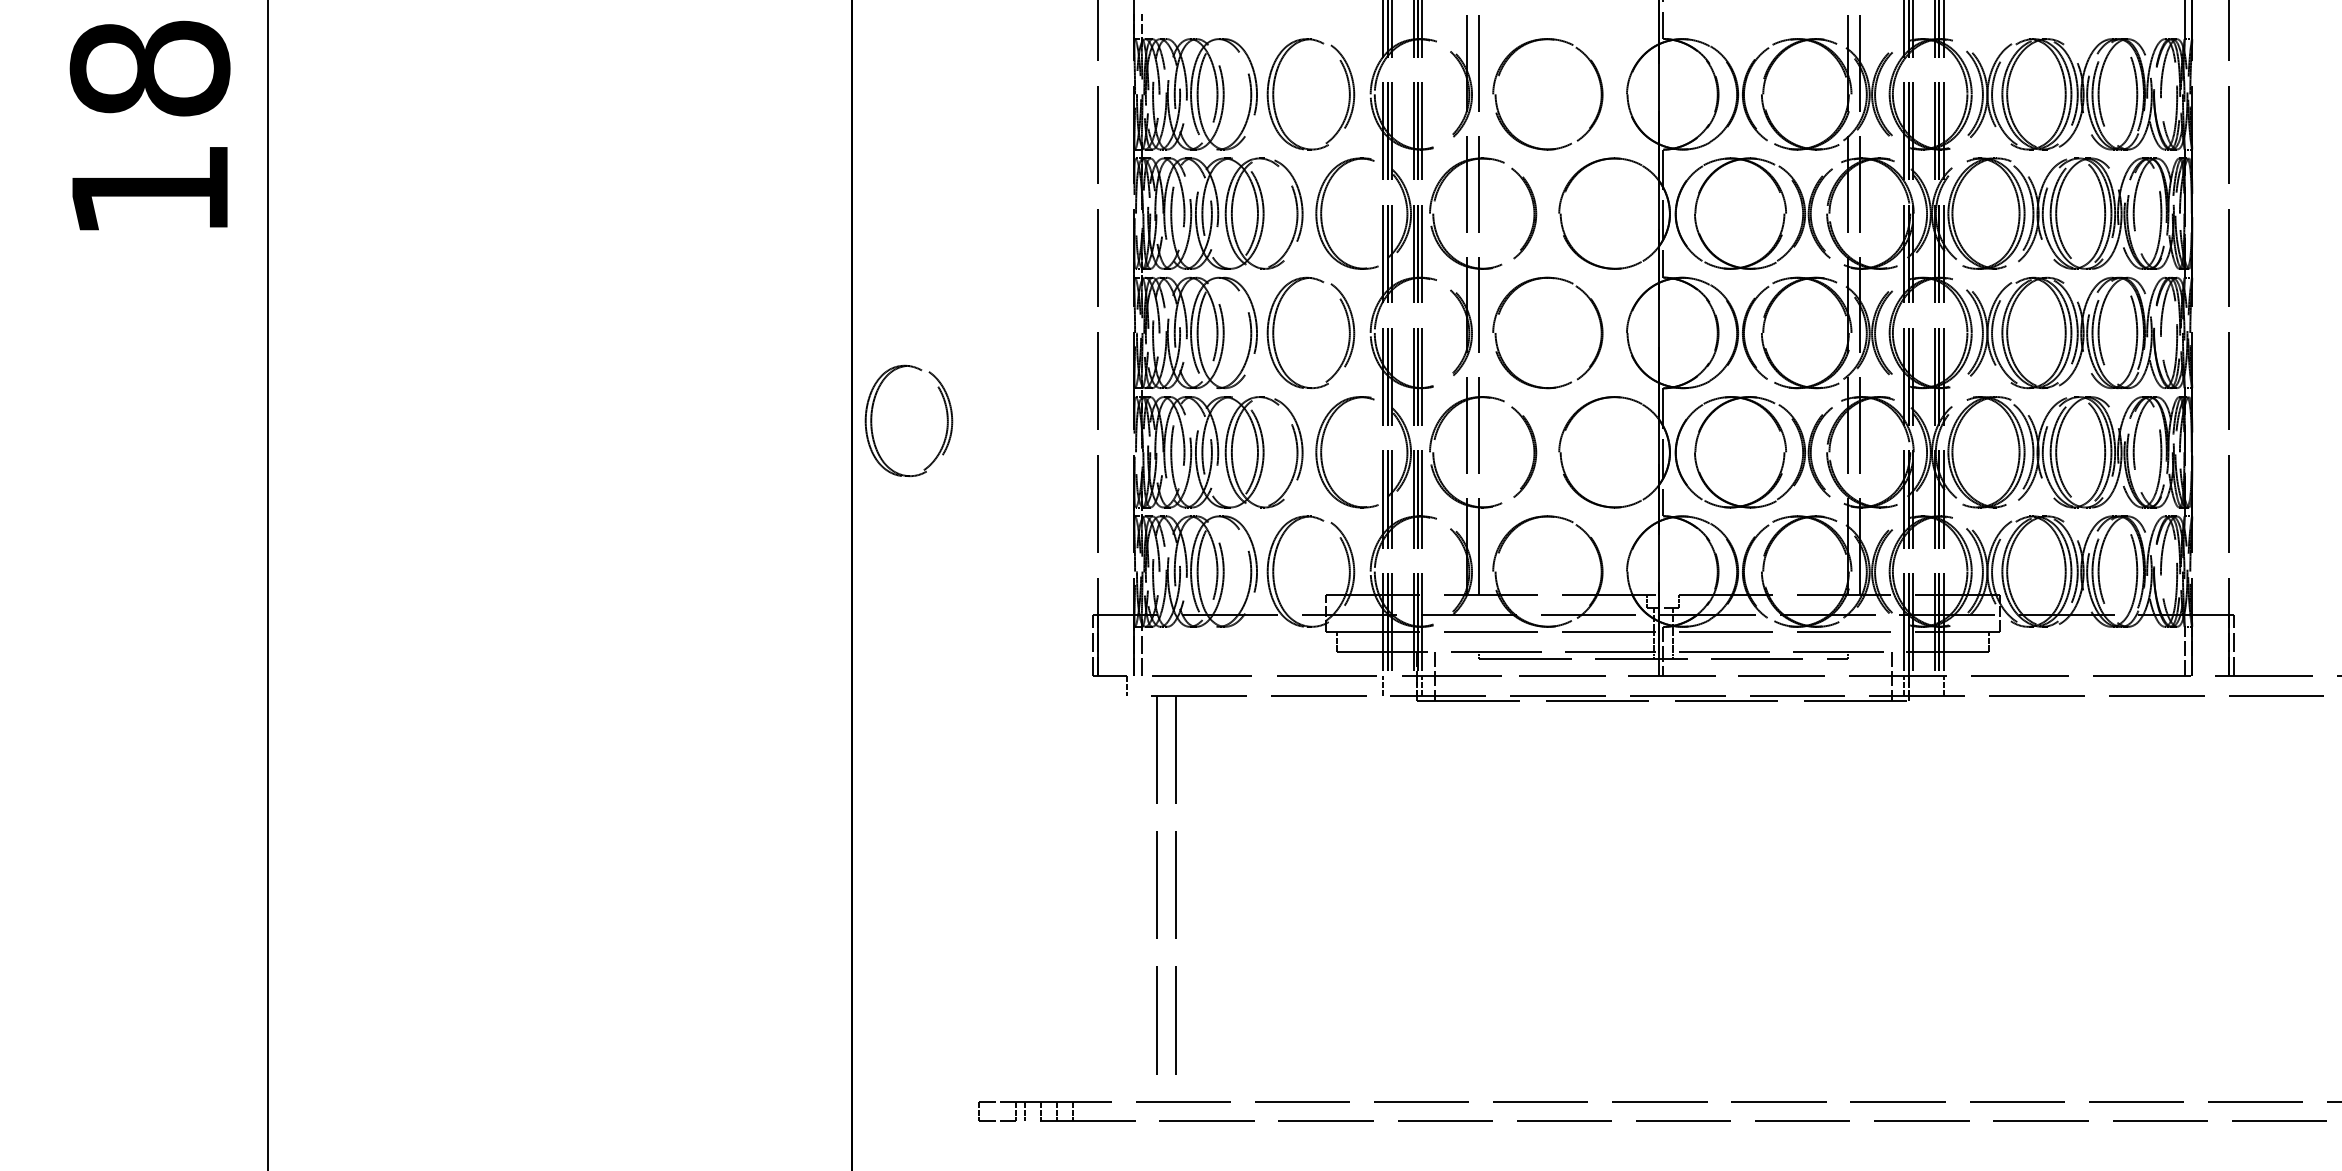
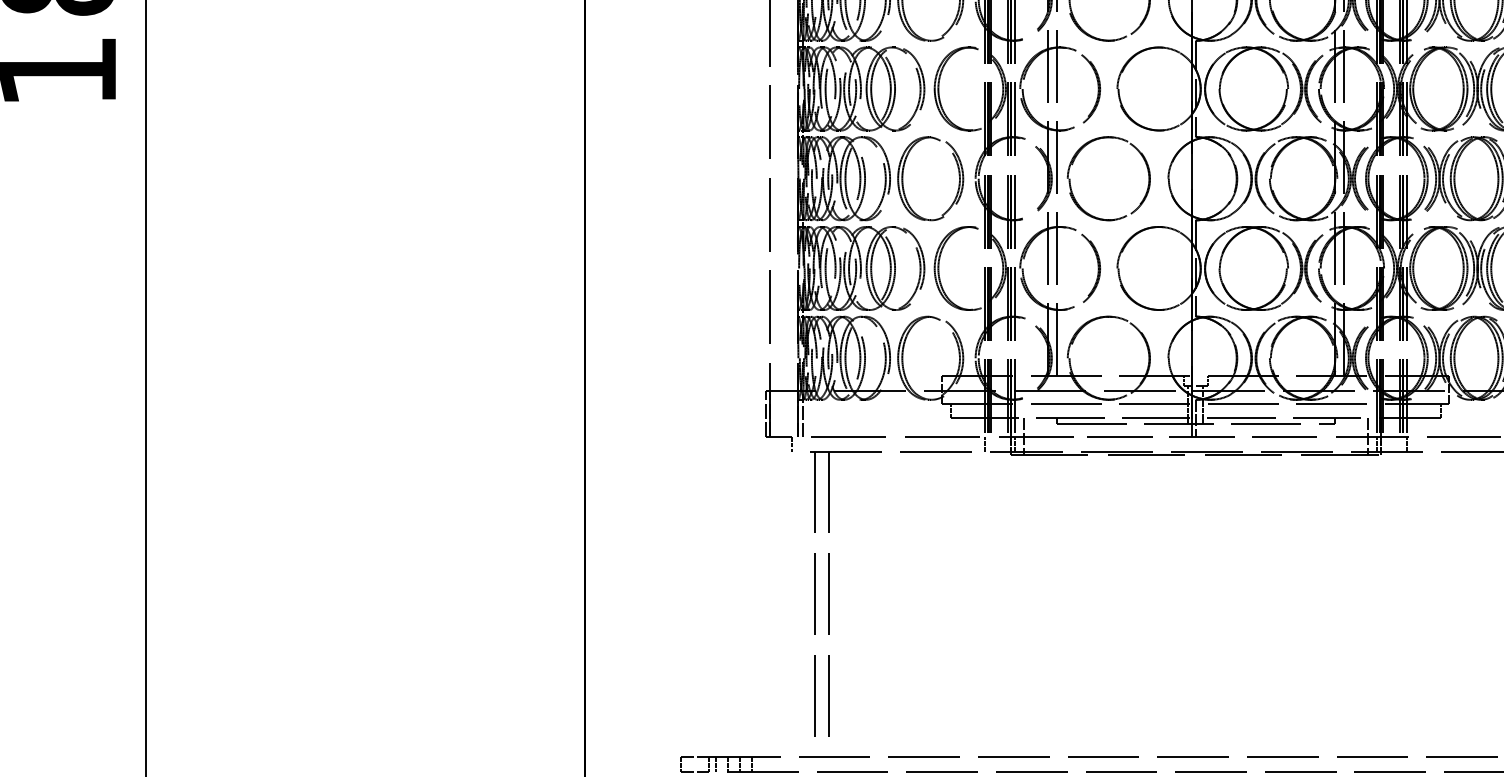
part: (872, 420) -> (600, 244), removed

